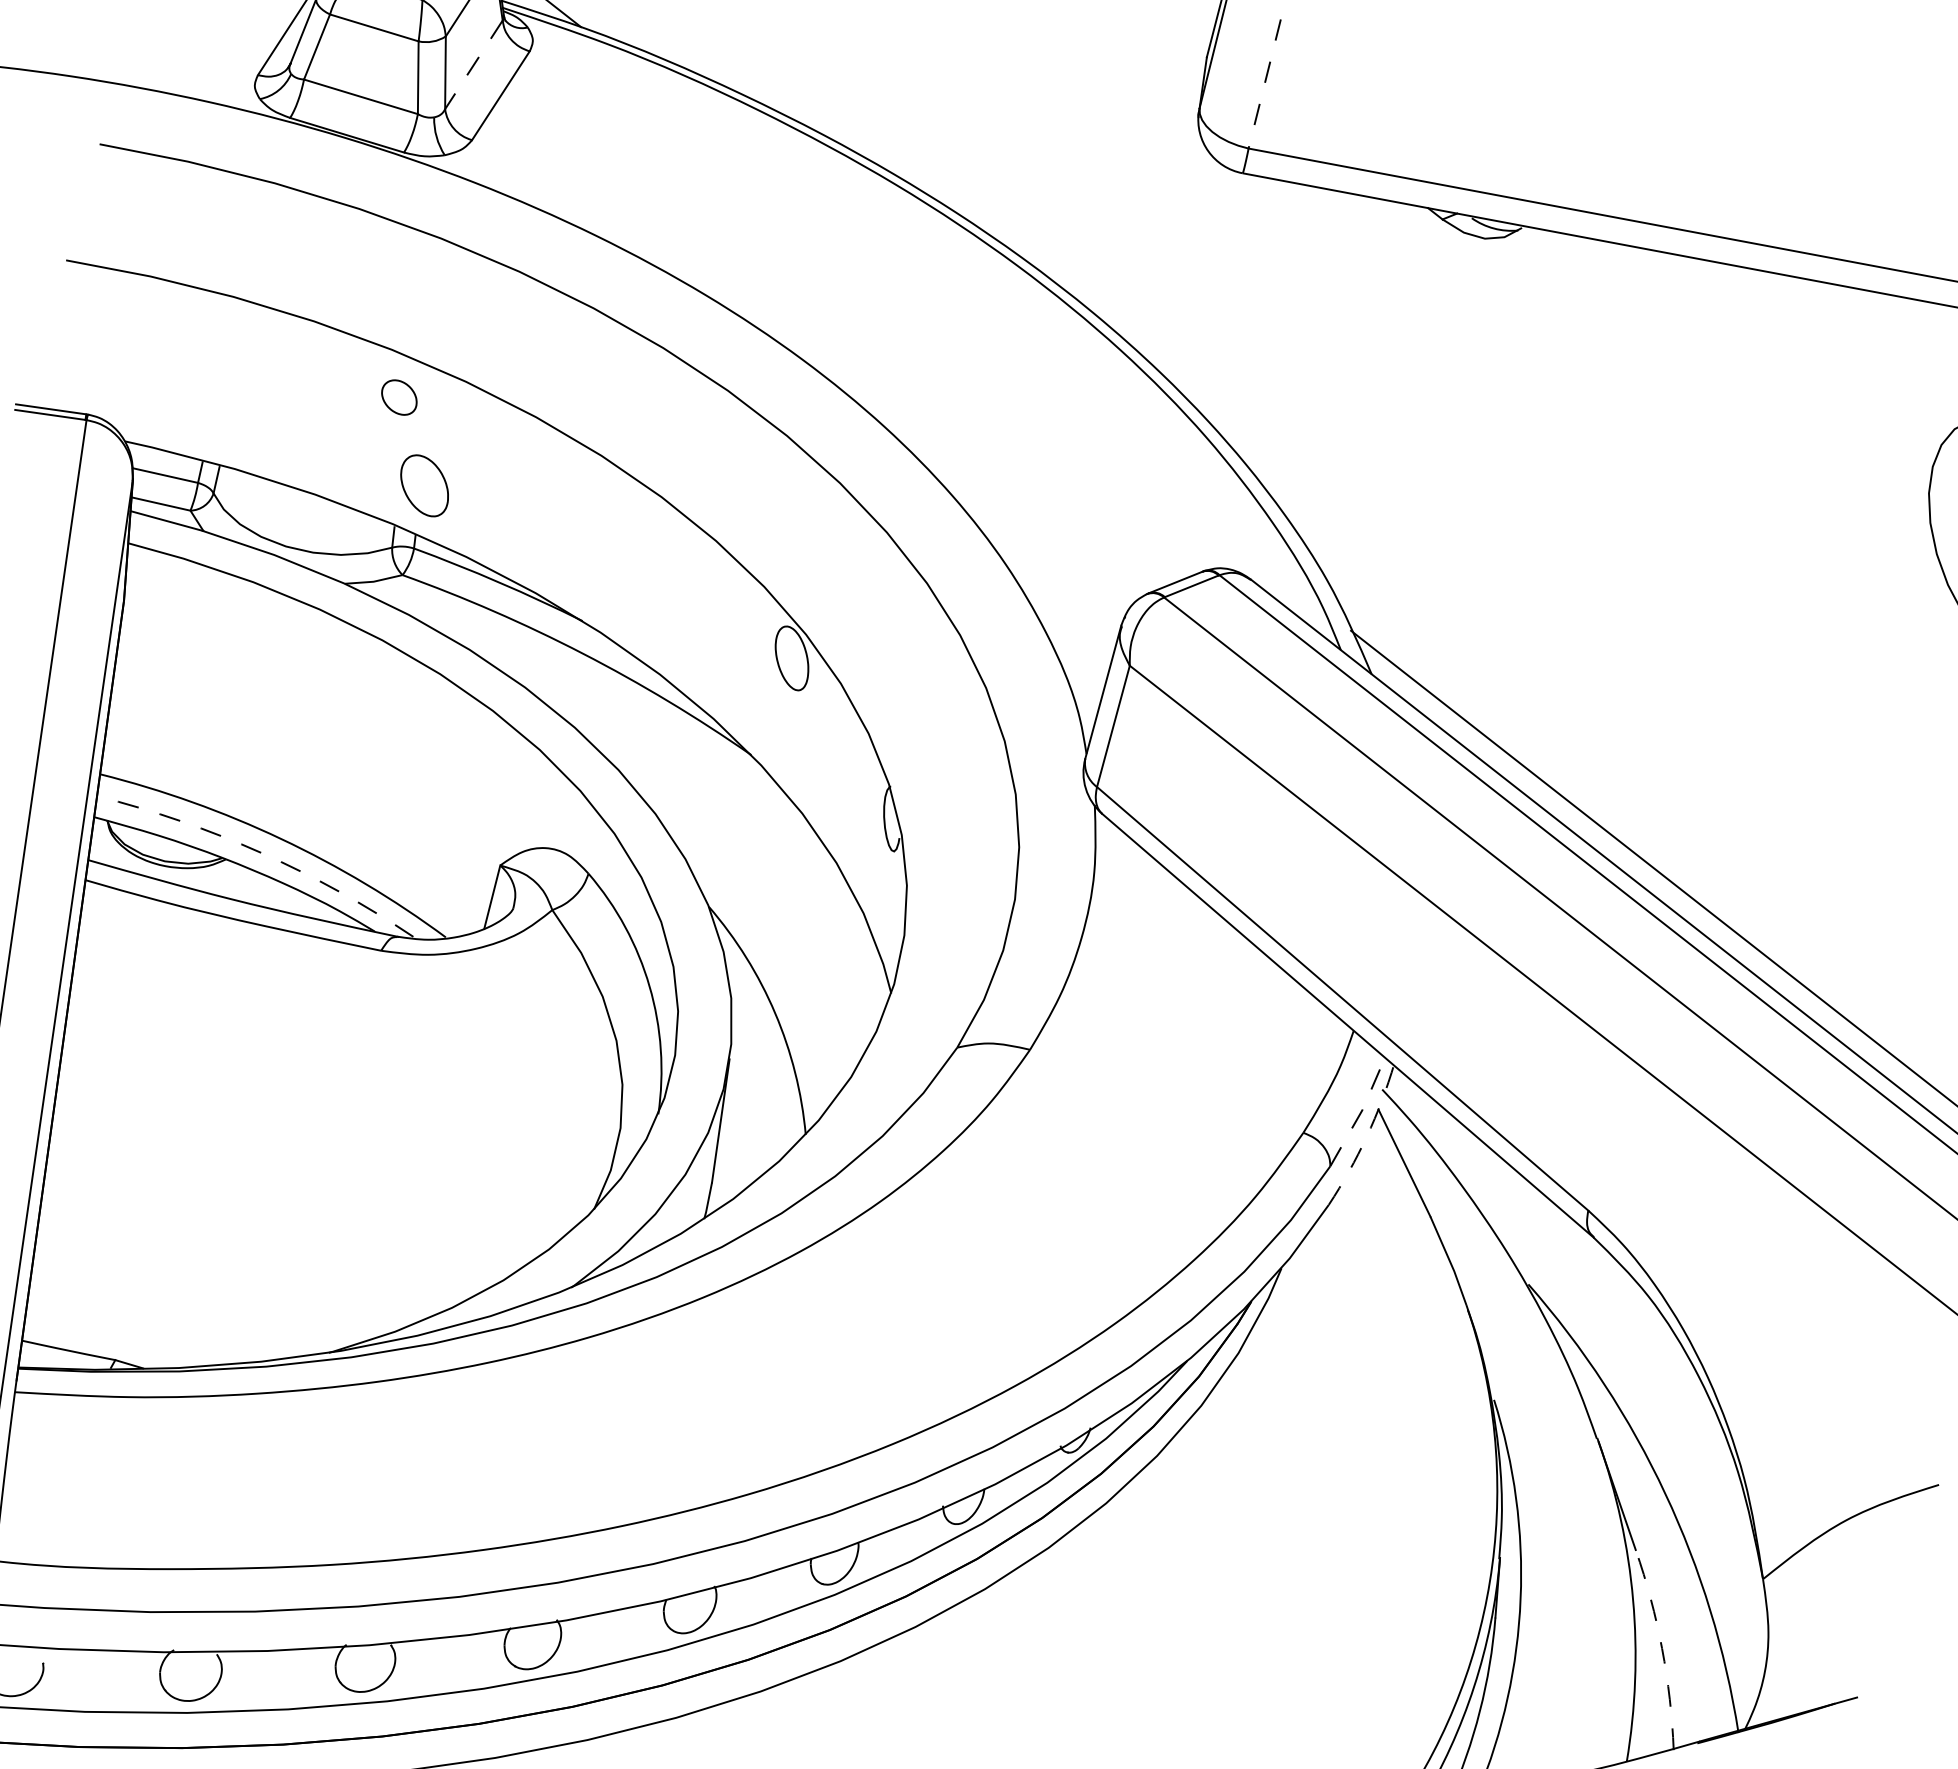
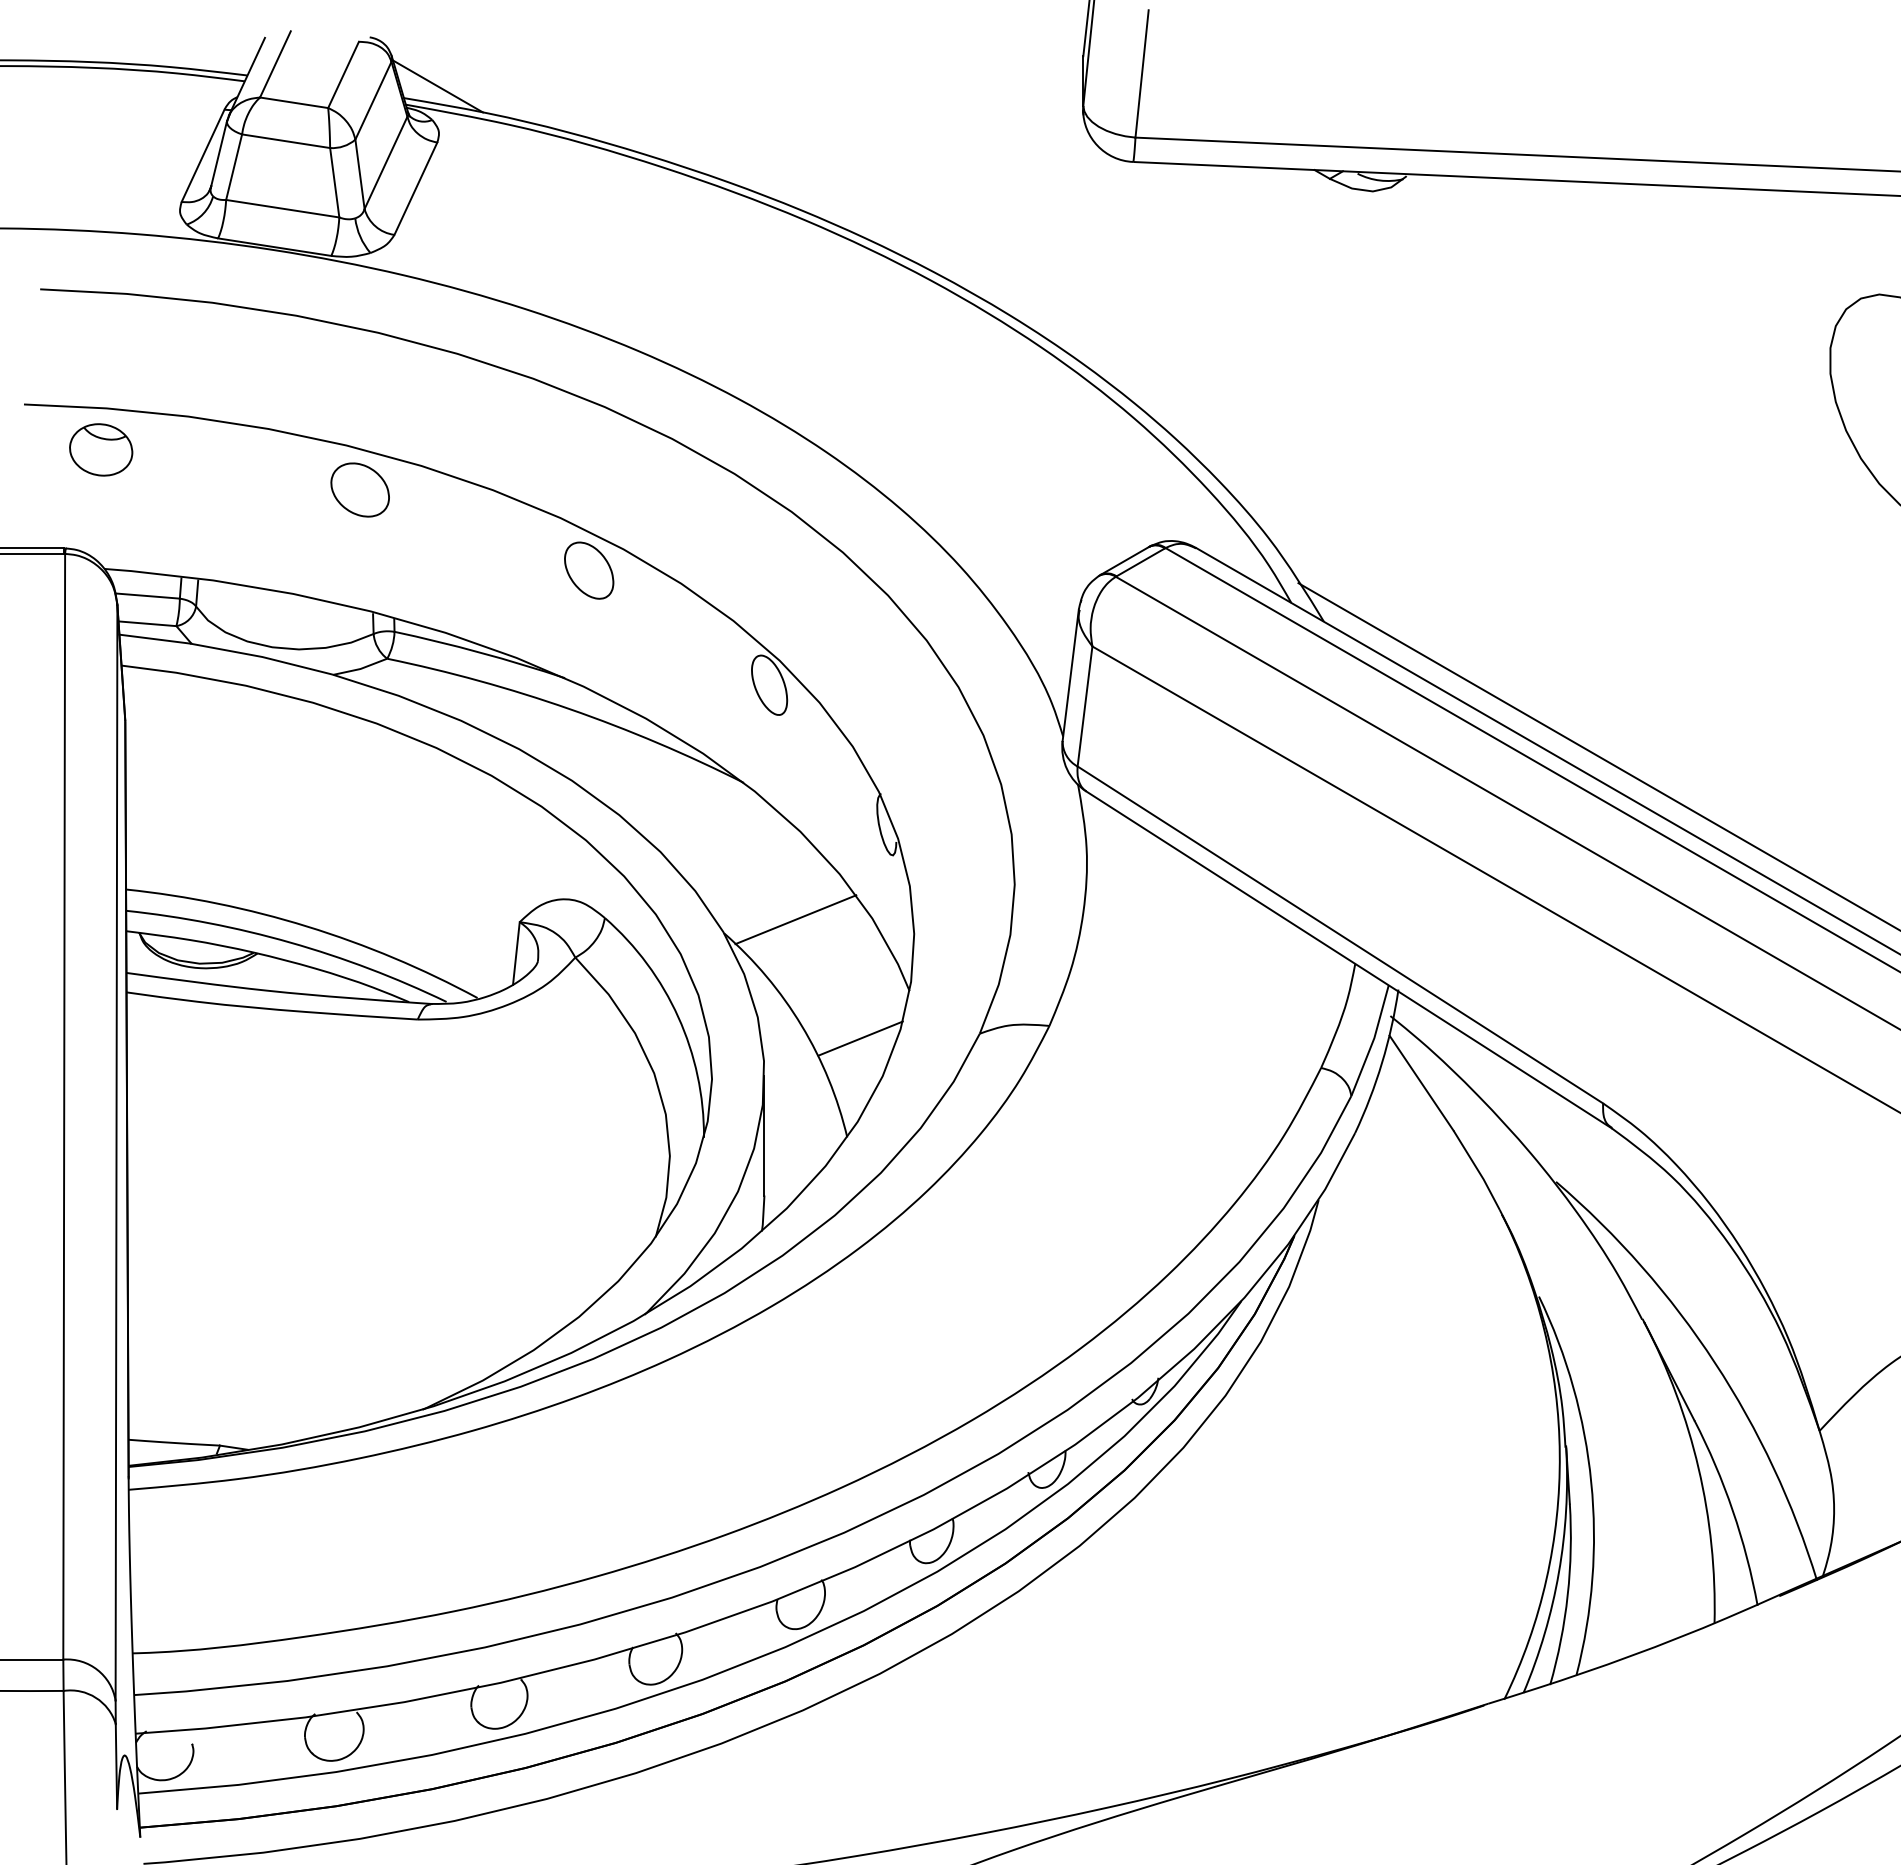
line: (474, 64) -> (386, 162), dashed -> solid
line: (1265, 84) -> (1142, 74), dashed -> solid
part: (139, 318) -> (101, 449), added
part: (398, 396) -> (359, 489), size x1.67
part: (425, 485) -> (589, 570), moved
arc: (261, 852) -> (290, 942), dashed -> solid
line: (784, 903) -> (795, 919), added
line: (833, 1035) -> (860, 1038), added
line: (1361, 1112) -> (1373, 1040), dashed -> solid
arc: (1367, 1136) -> (1382, 1062), dashed -> solid
arc: (1661, 1648) -> (1732, 1510), dashed -> solid

